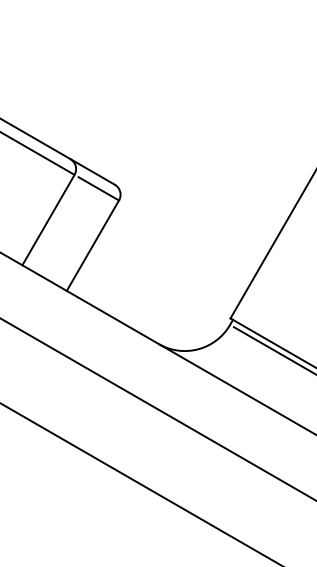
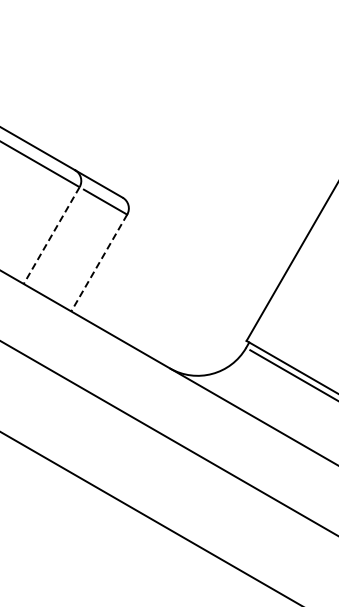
line: (48, 220) -> (51, 235), solid -> dashed
line: (93, 246) -> (99, 263), solid -> dashed

